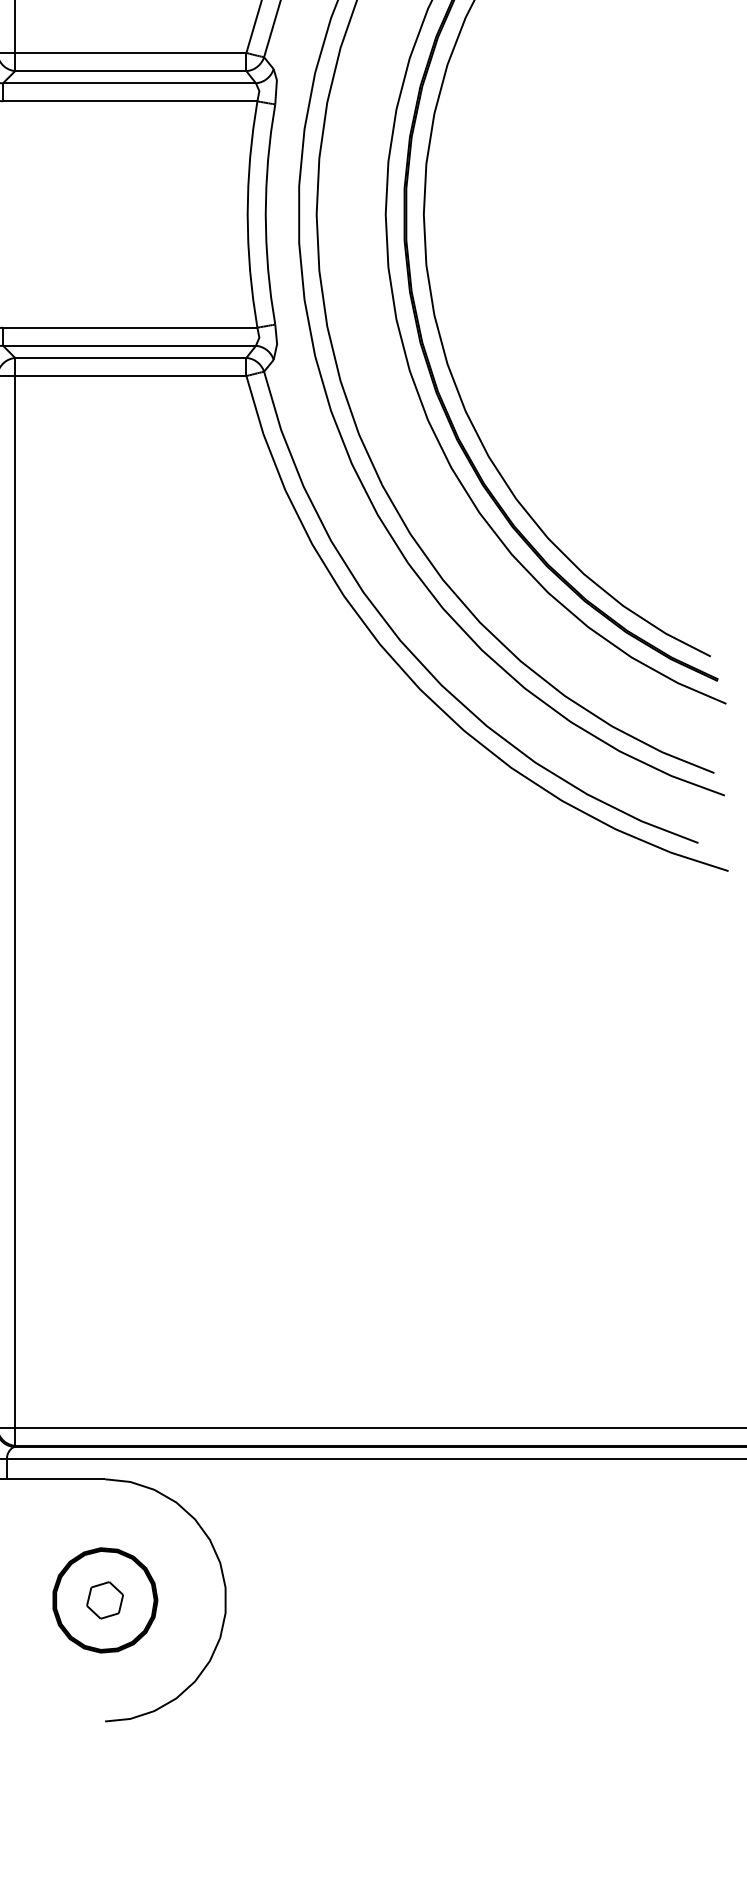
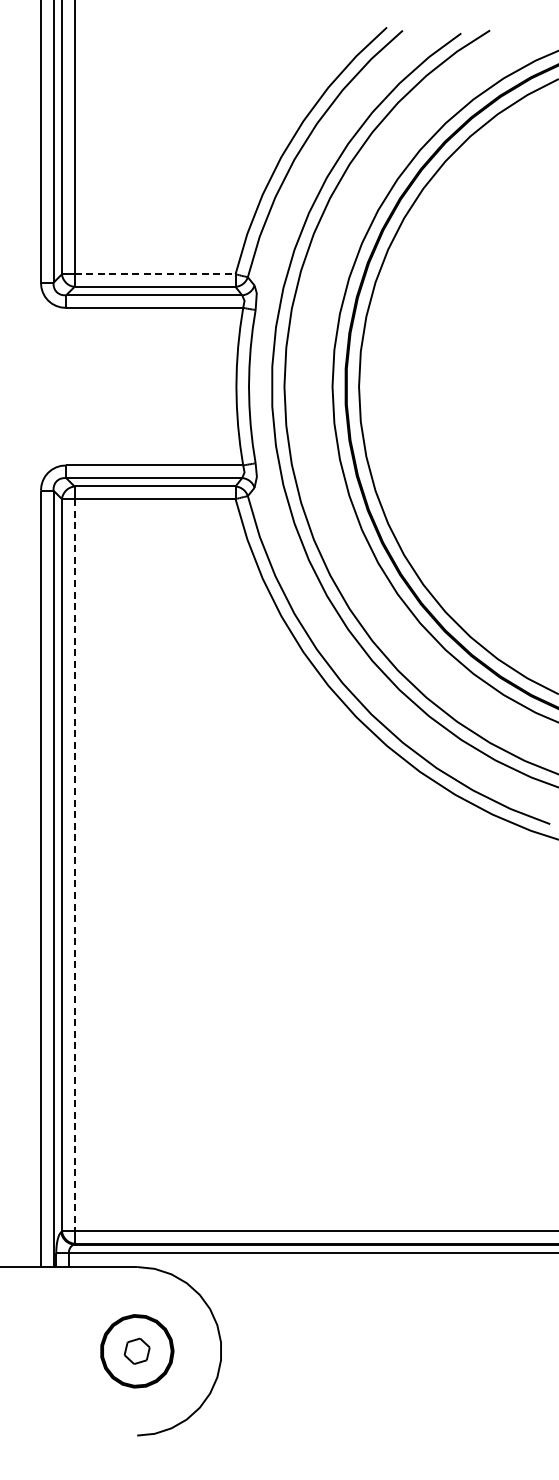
line: (131, 53) -> (155, 274), solid -> dashed
line: (15, 902) -> (74, 865), solid -> dashed

